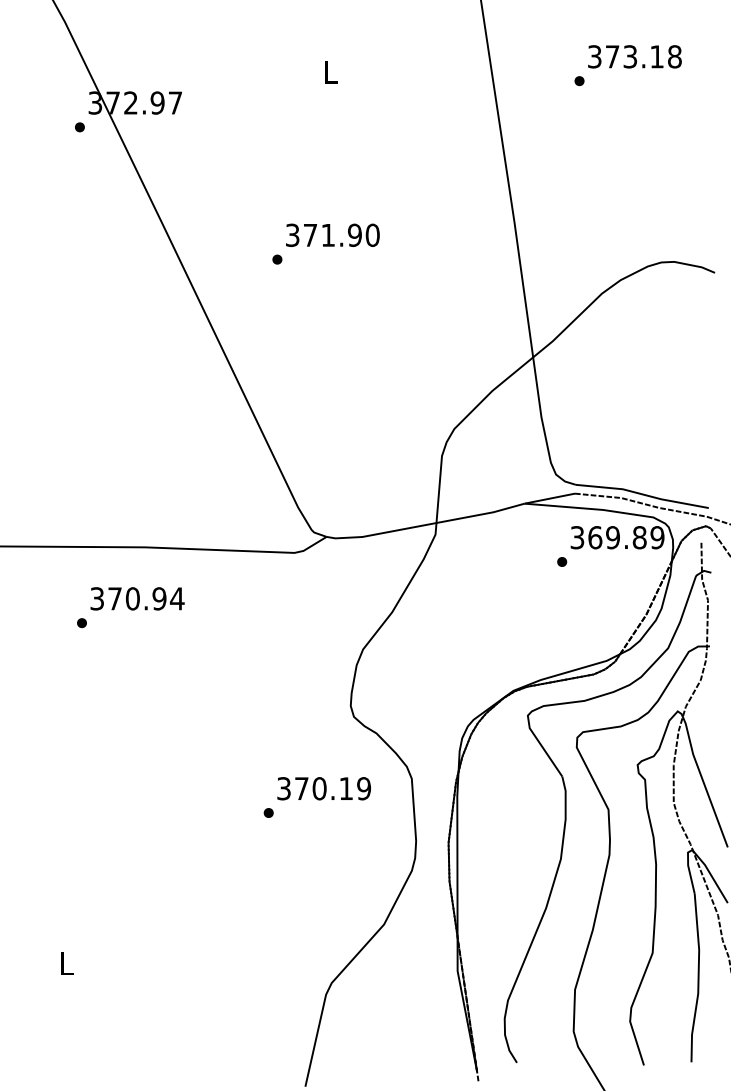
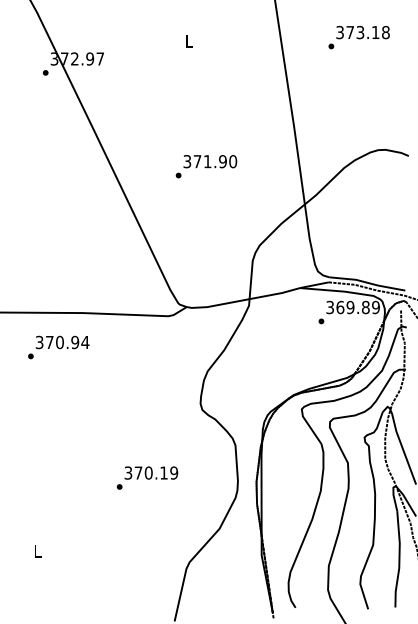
text: (326, 243) -> (206, 166), moved
text: (130, 607) -> (58, 347), moved
text: (317, 796) -> (147, 477), moved

